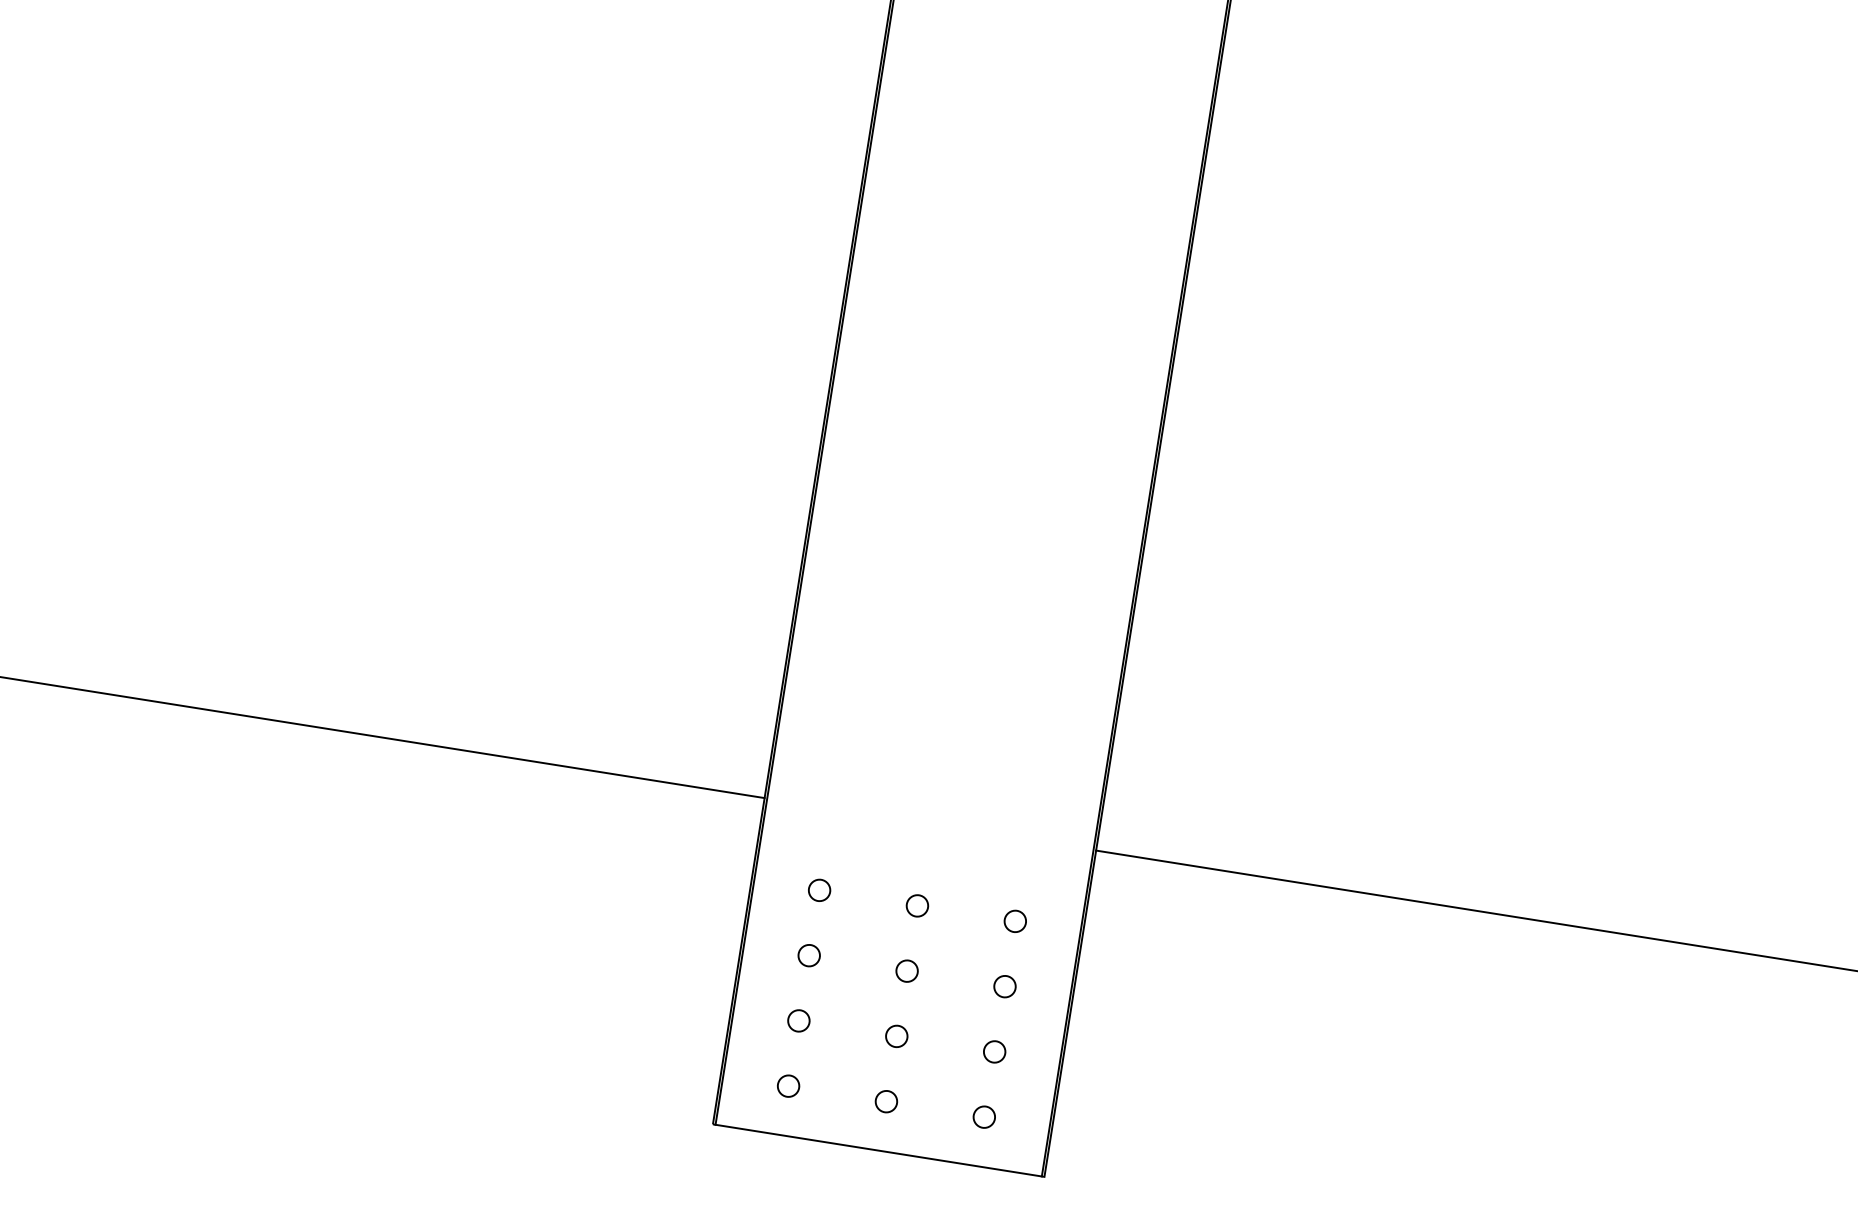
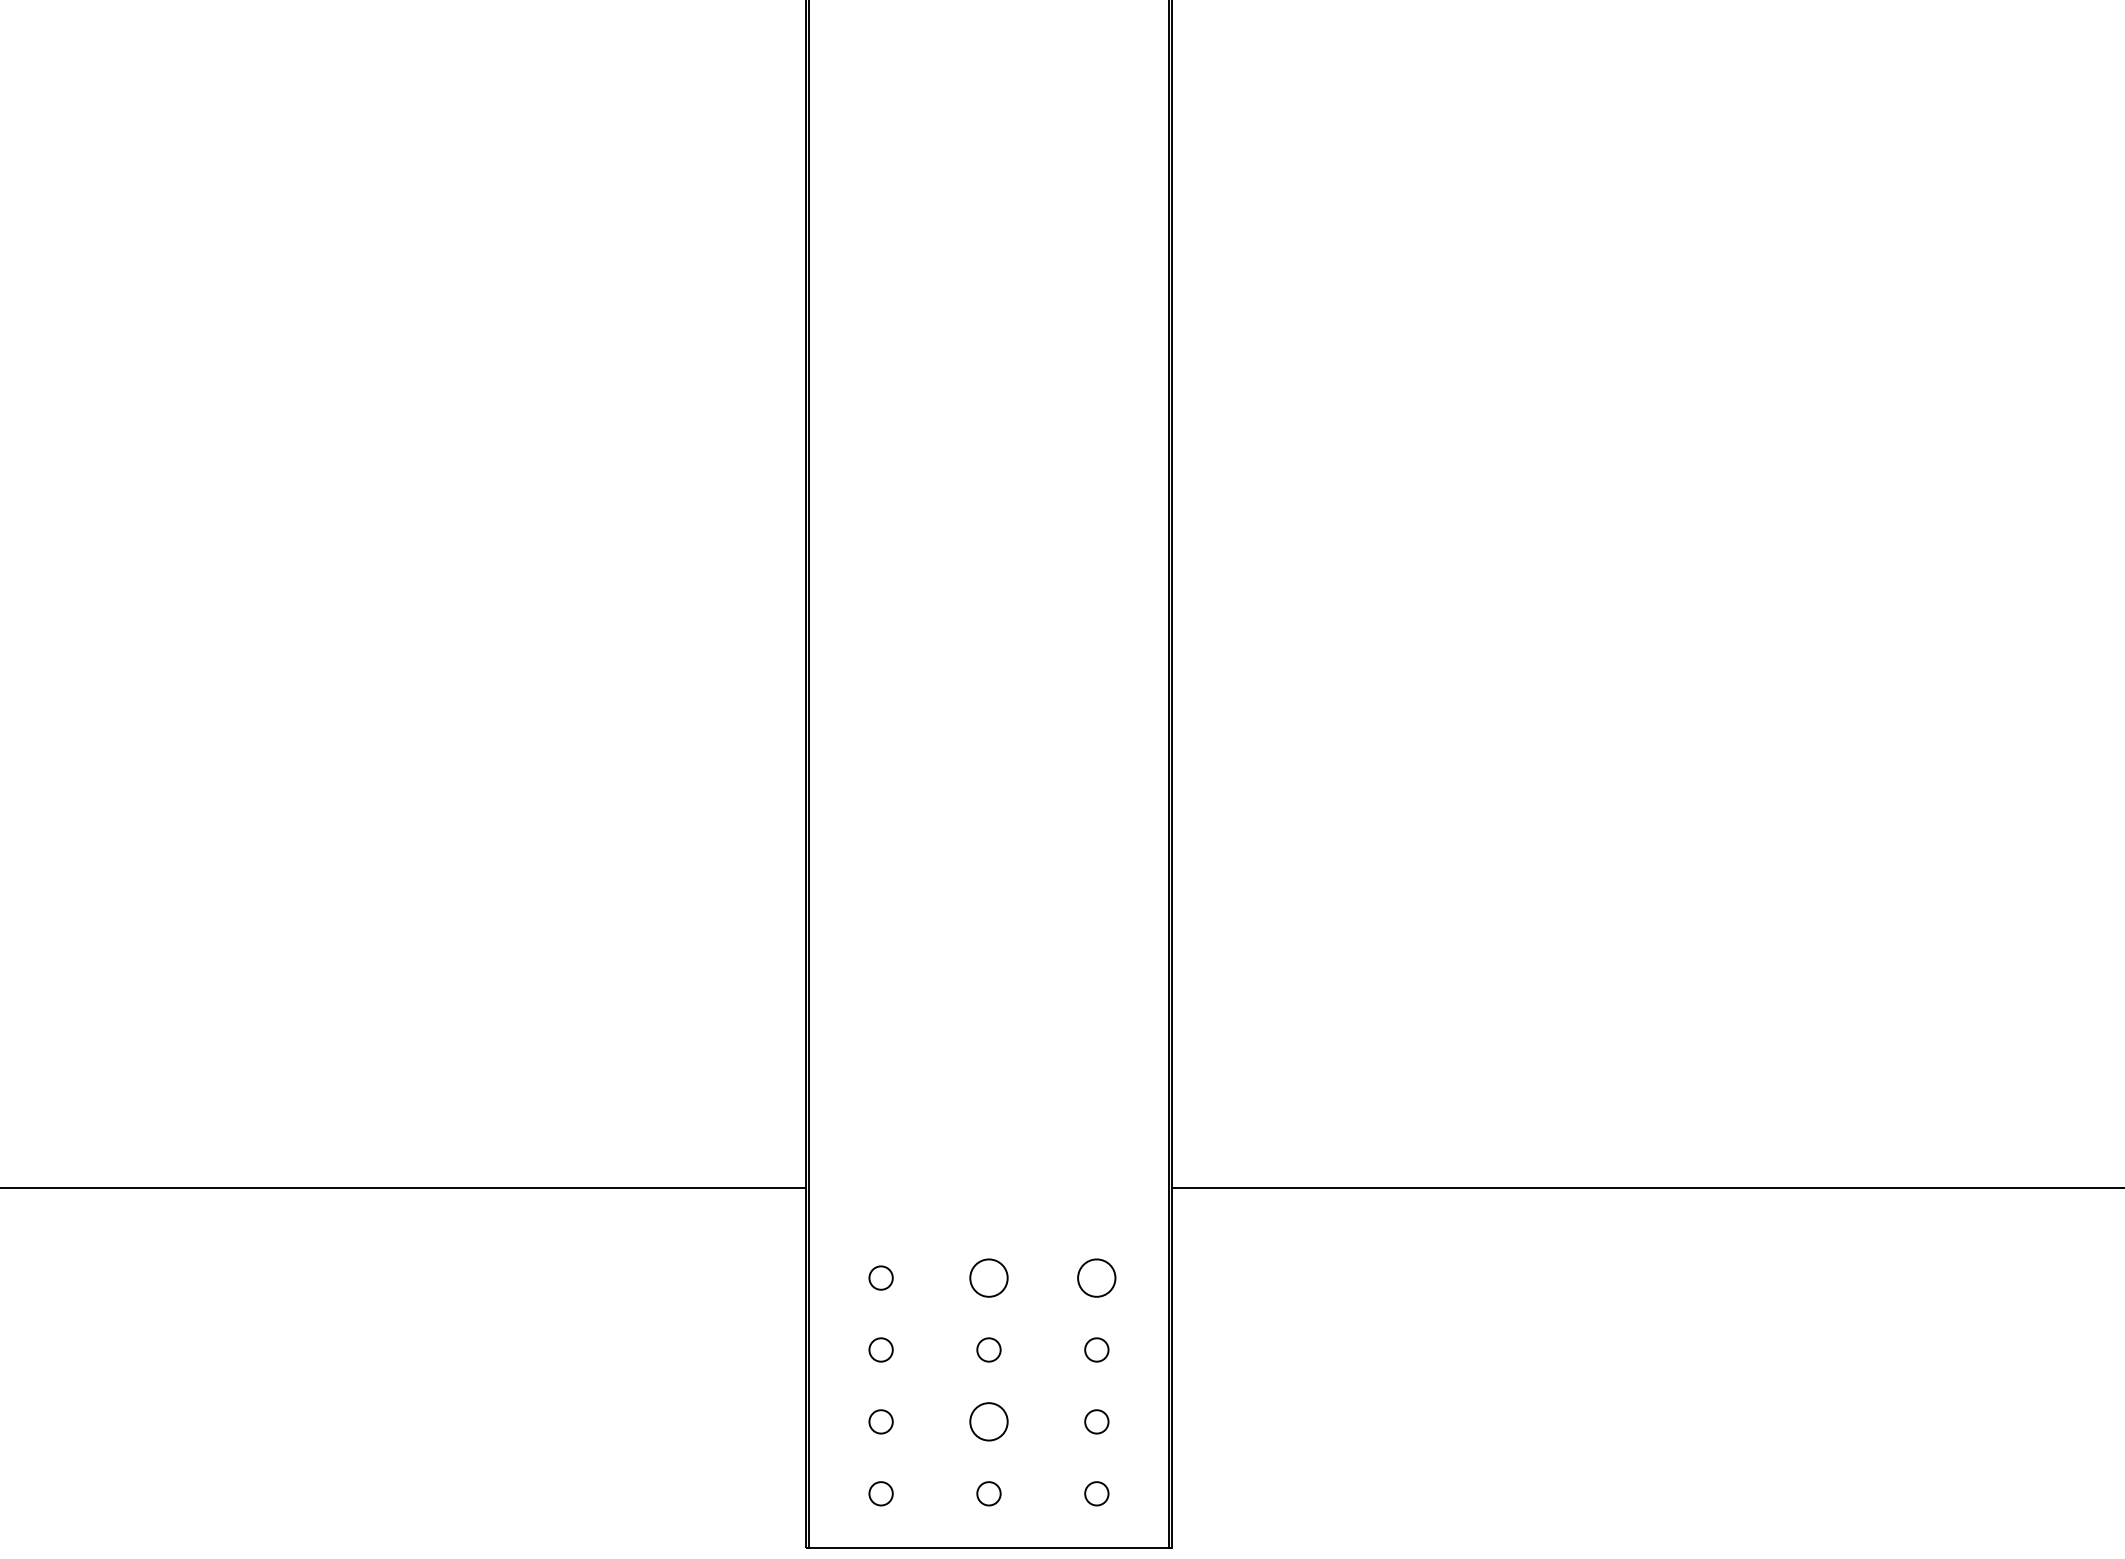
circle: (917, 905) -> (988, 1277), size x1.6
circle: (1015, 920) -> (1096, 1277), size x1.6
circle: (896, 1035) -> (988, 1421), size x1.6

